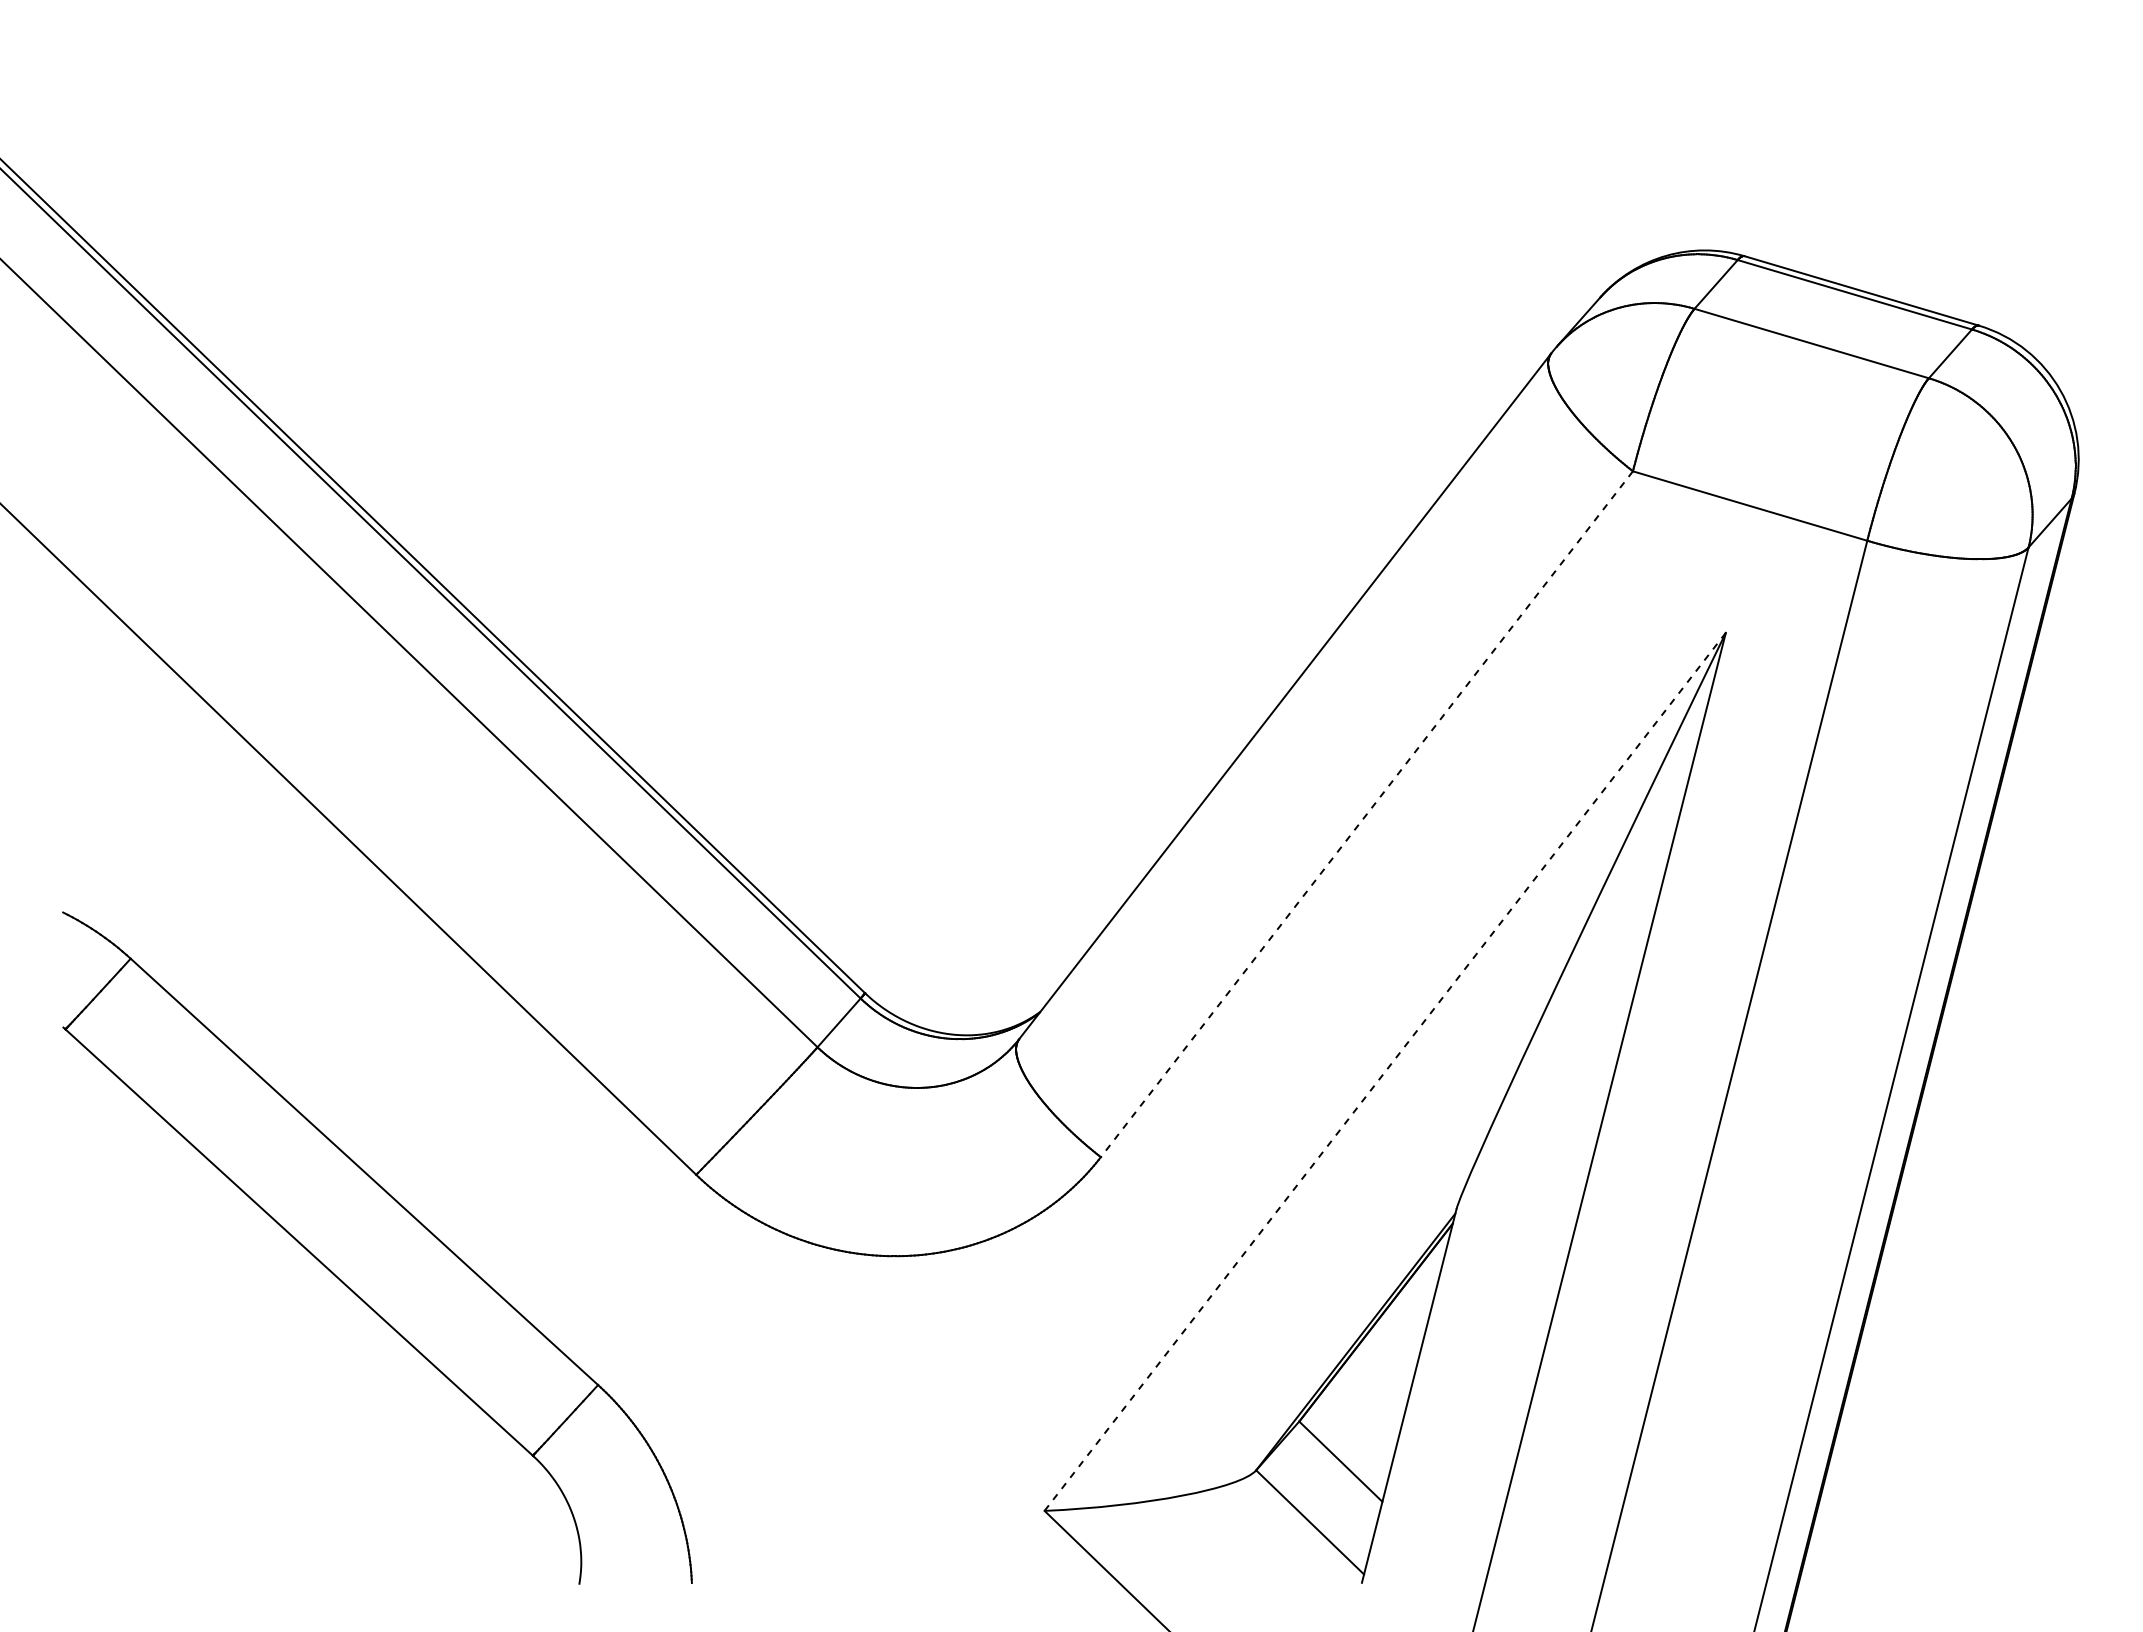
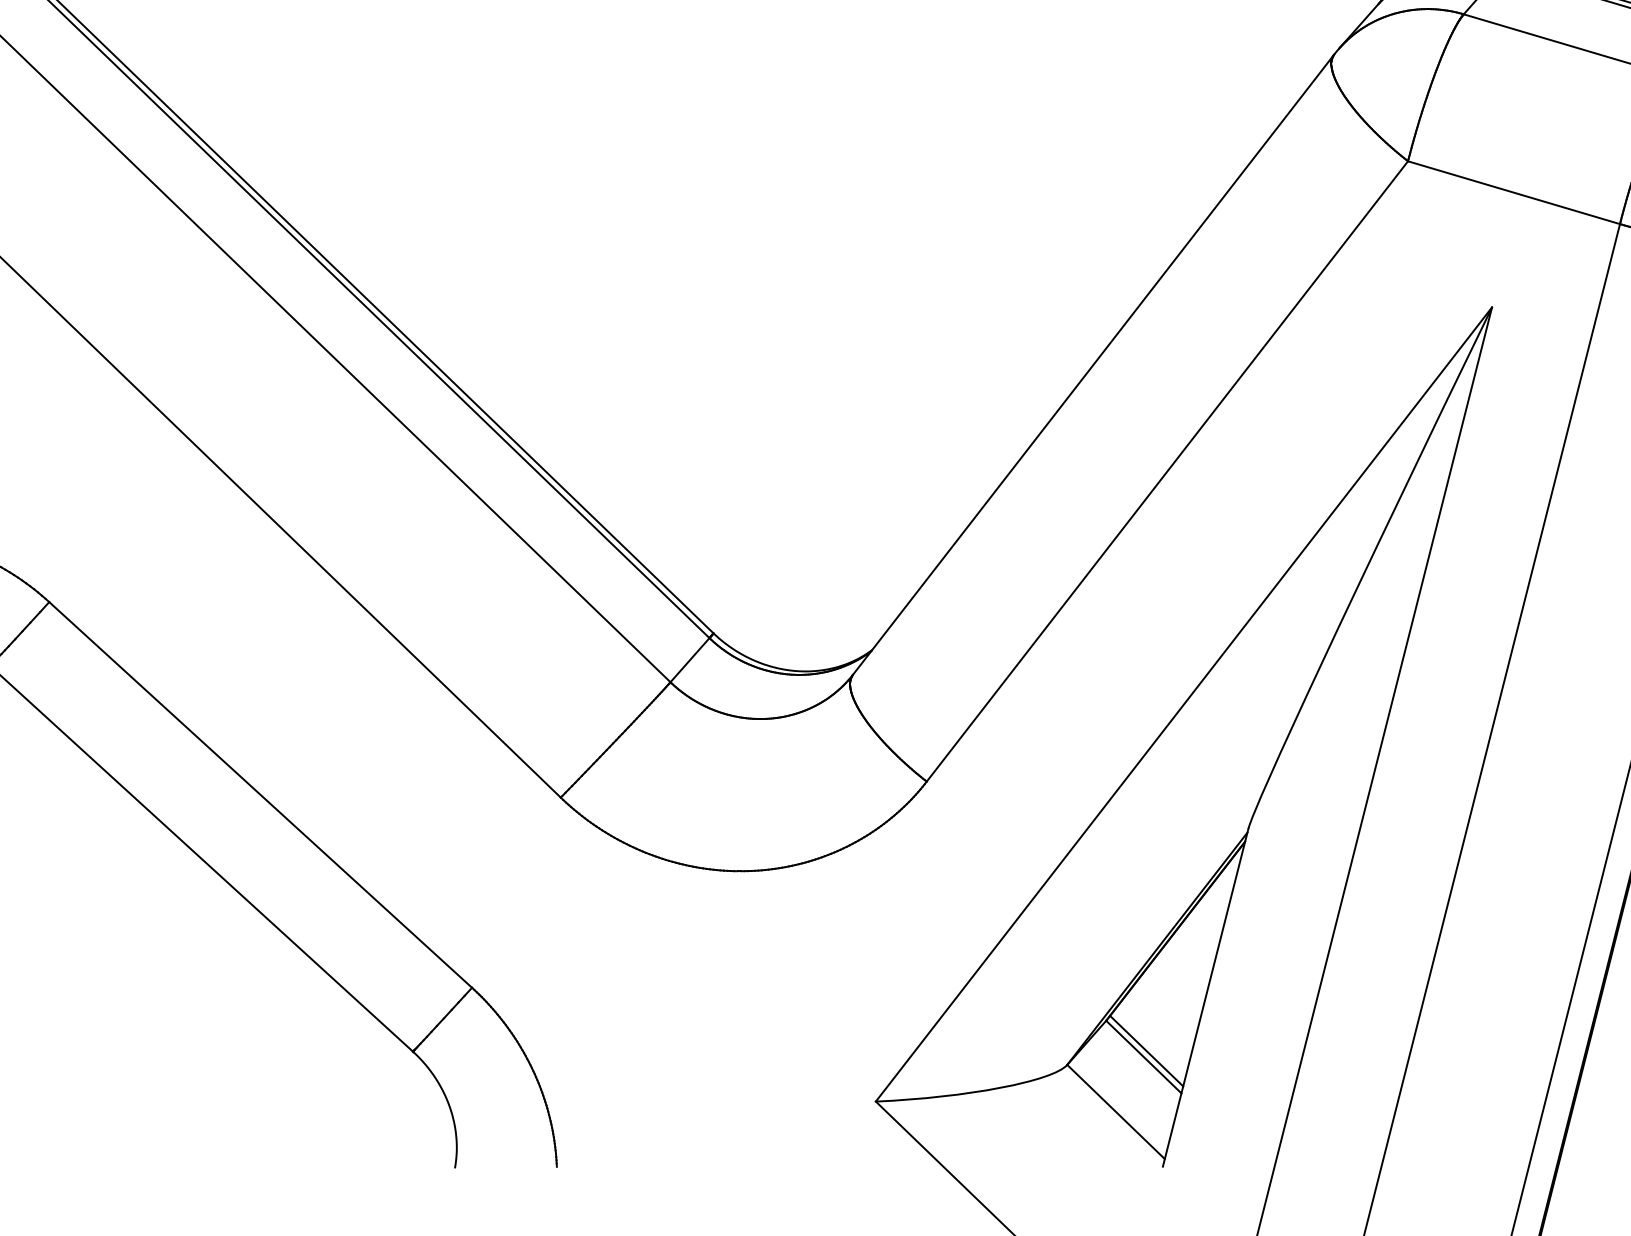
line: (1366, 814) -> (1167, 471), dashed -> solid
line: (1385, 1071) -> (1184, 704), dashed -> solid
line: (1343, 1455) -> (1146, 1051), added

